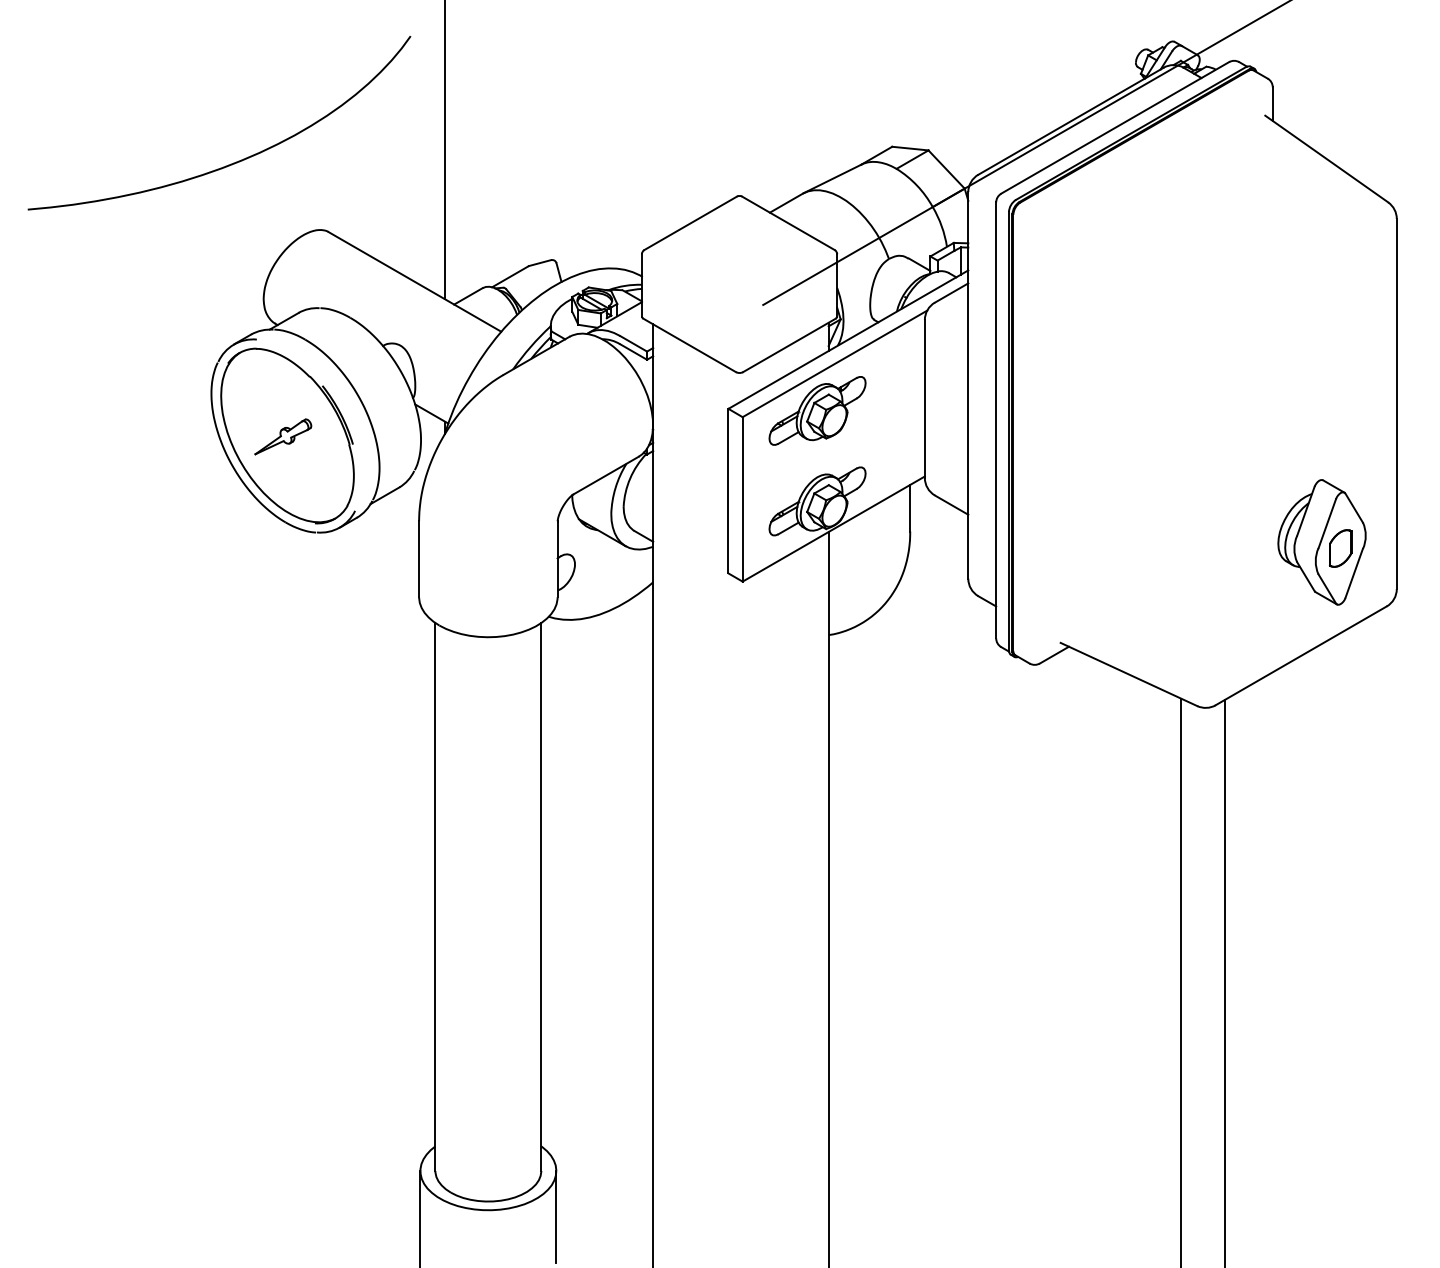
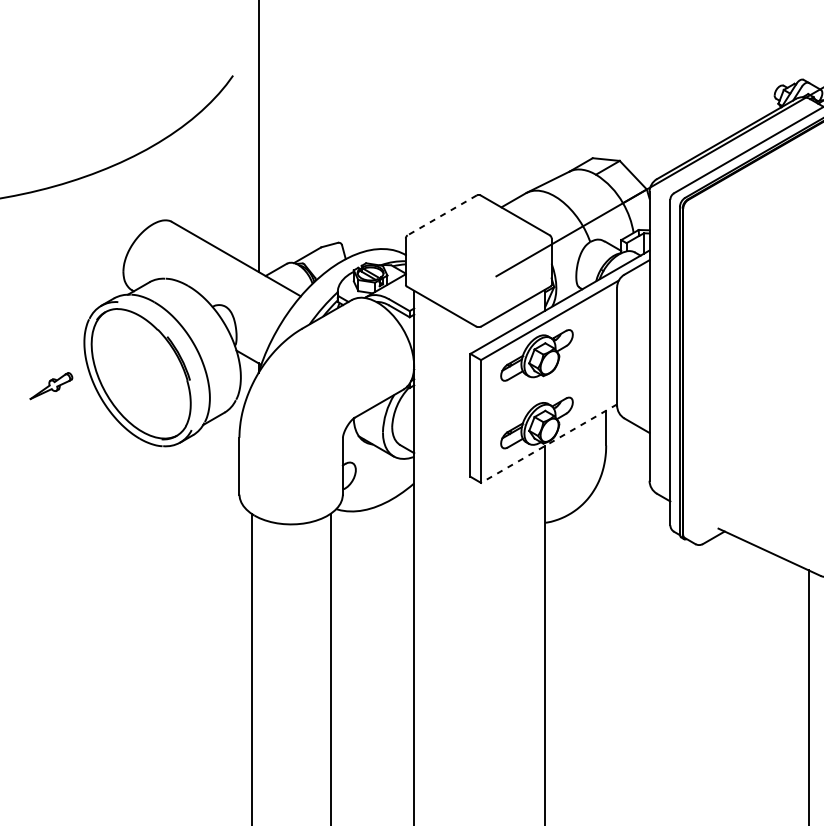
line: (690, 223) -> (442, 215), solid -> dashed
part: (283, 436) -> (51, 385), moved
line: (833, 529) -> (548, 443), solid -> dashed

